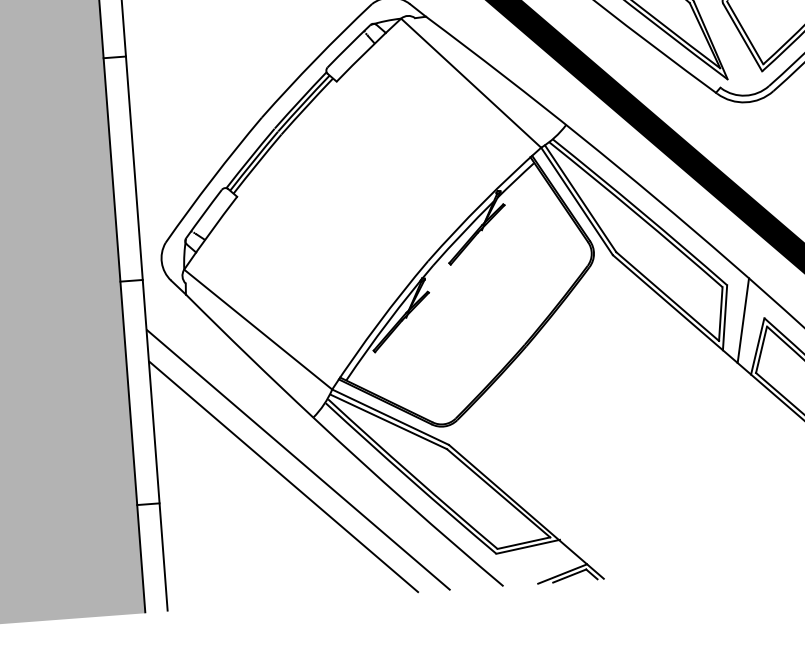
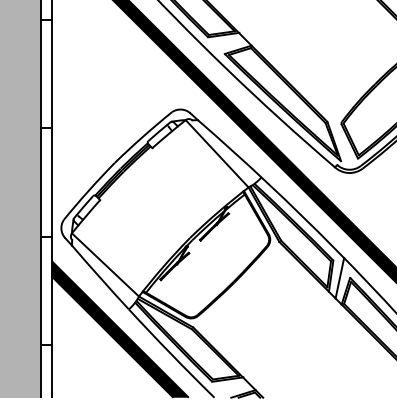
fill: (296, 458) -> (119, 328), added

